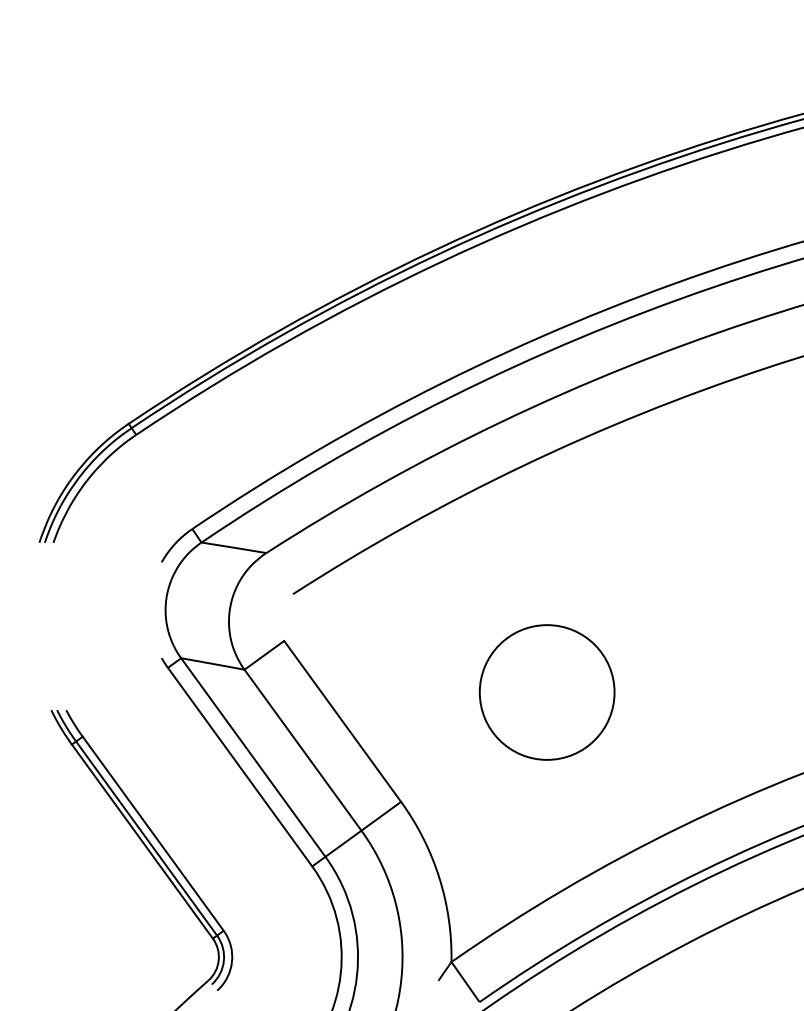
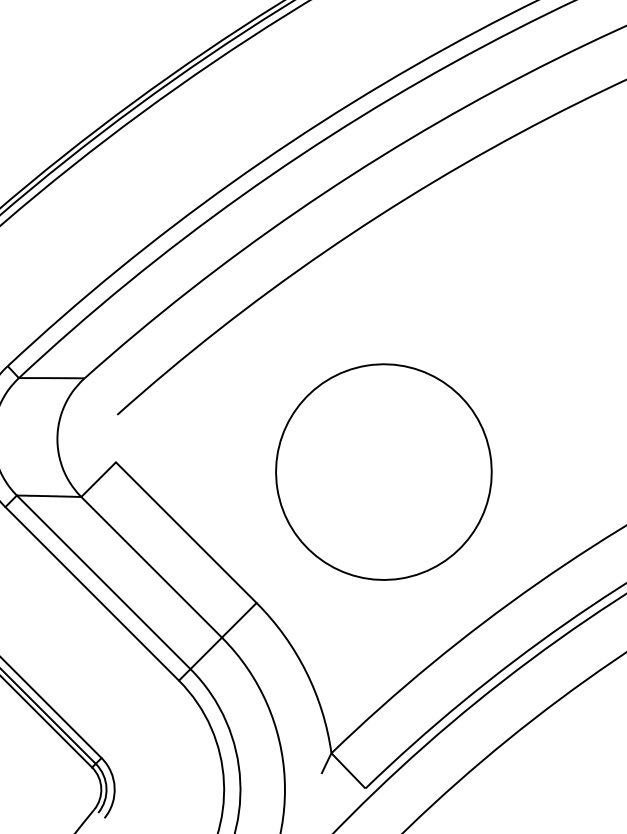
circle: (546, 692) -> (383, 472), size x1.6

